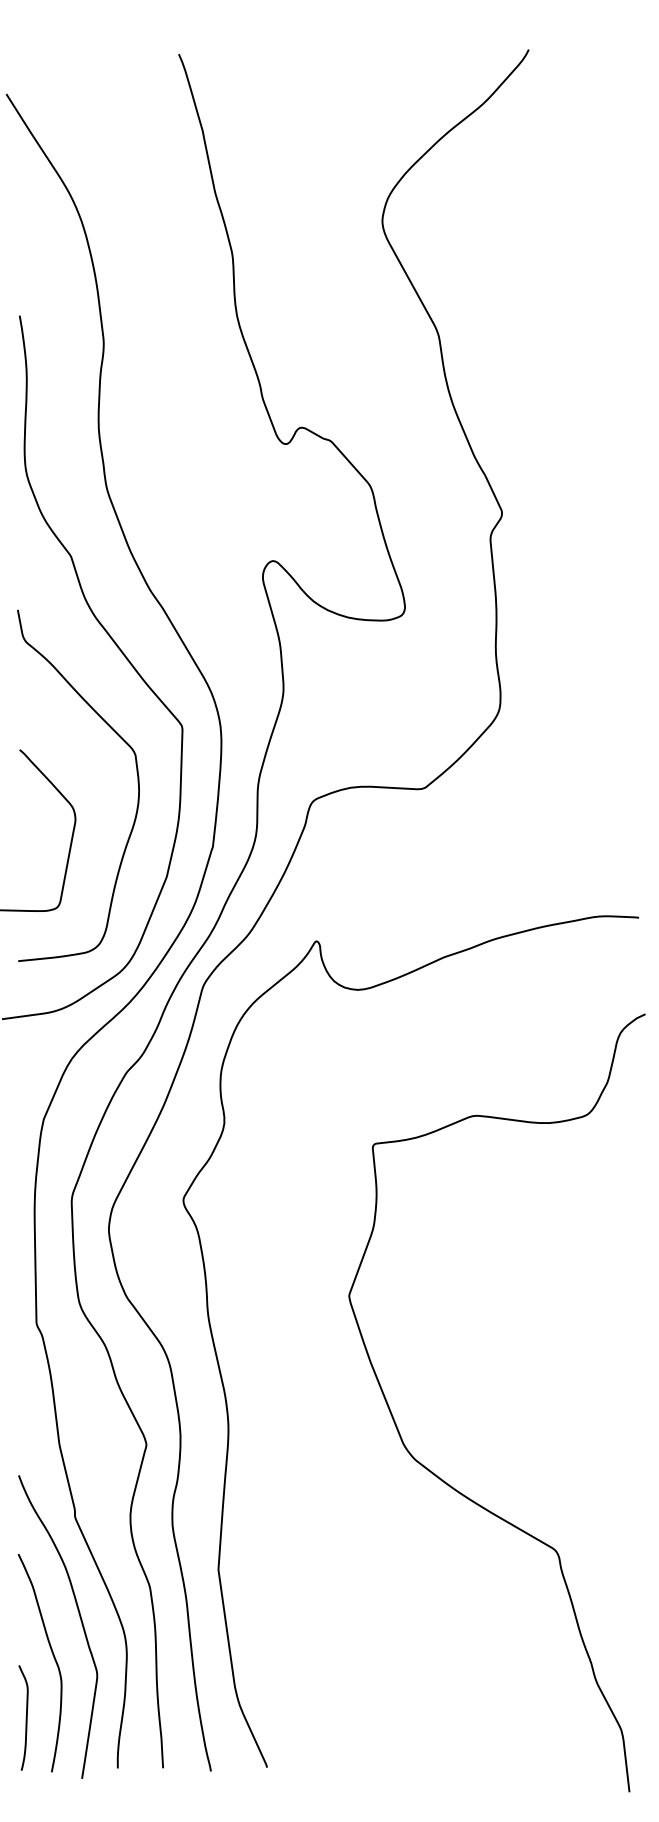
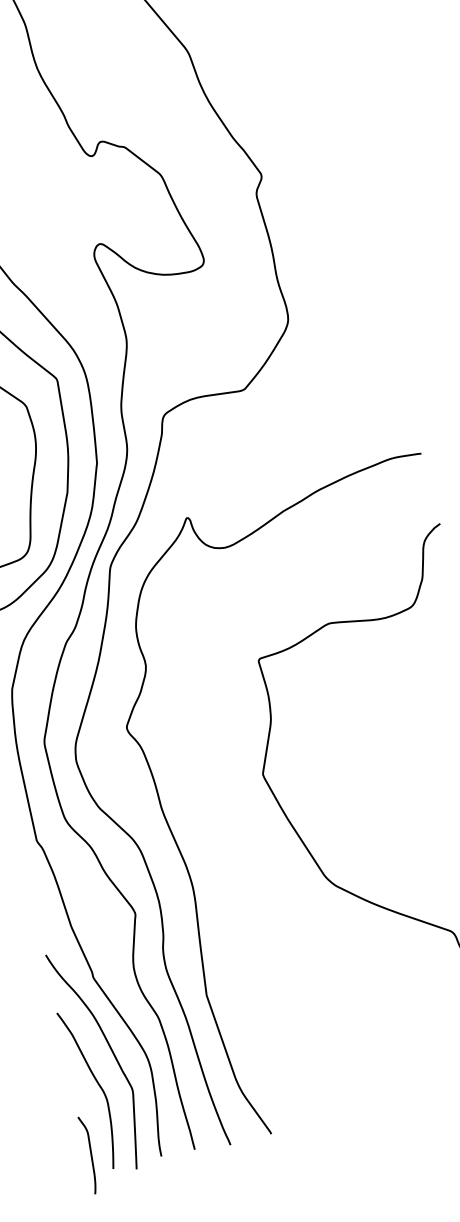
curve: (25, 1717) -> (90, 1154), moved

